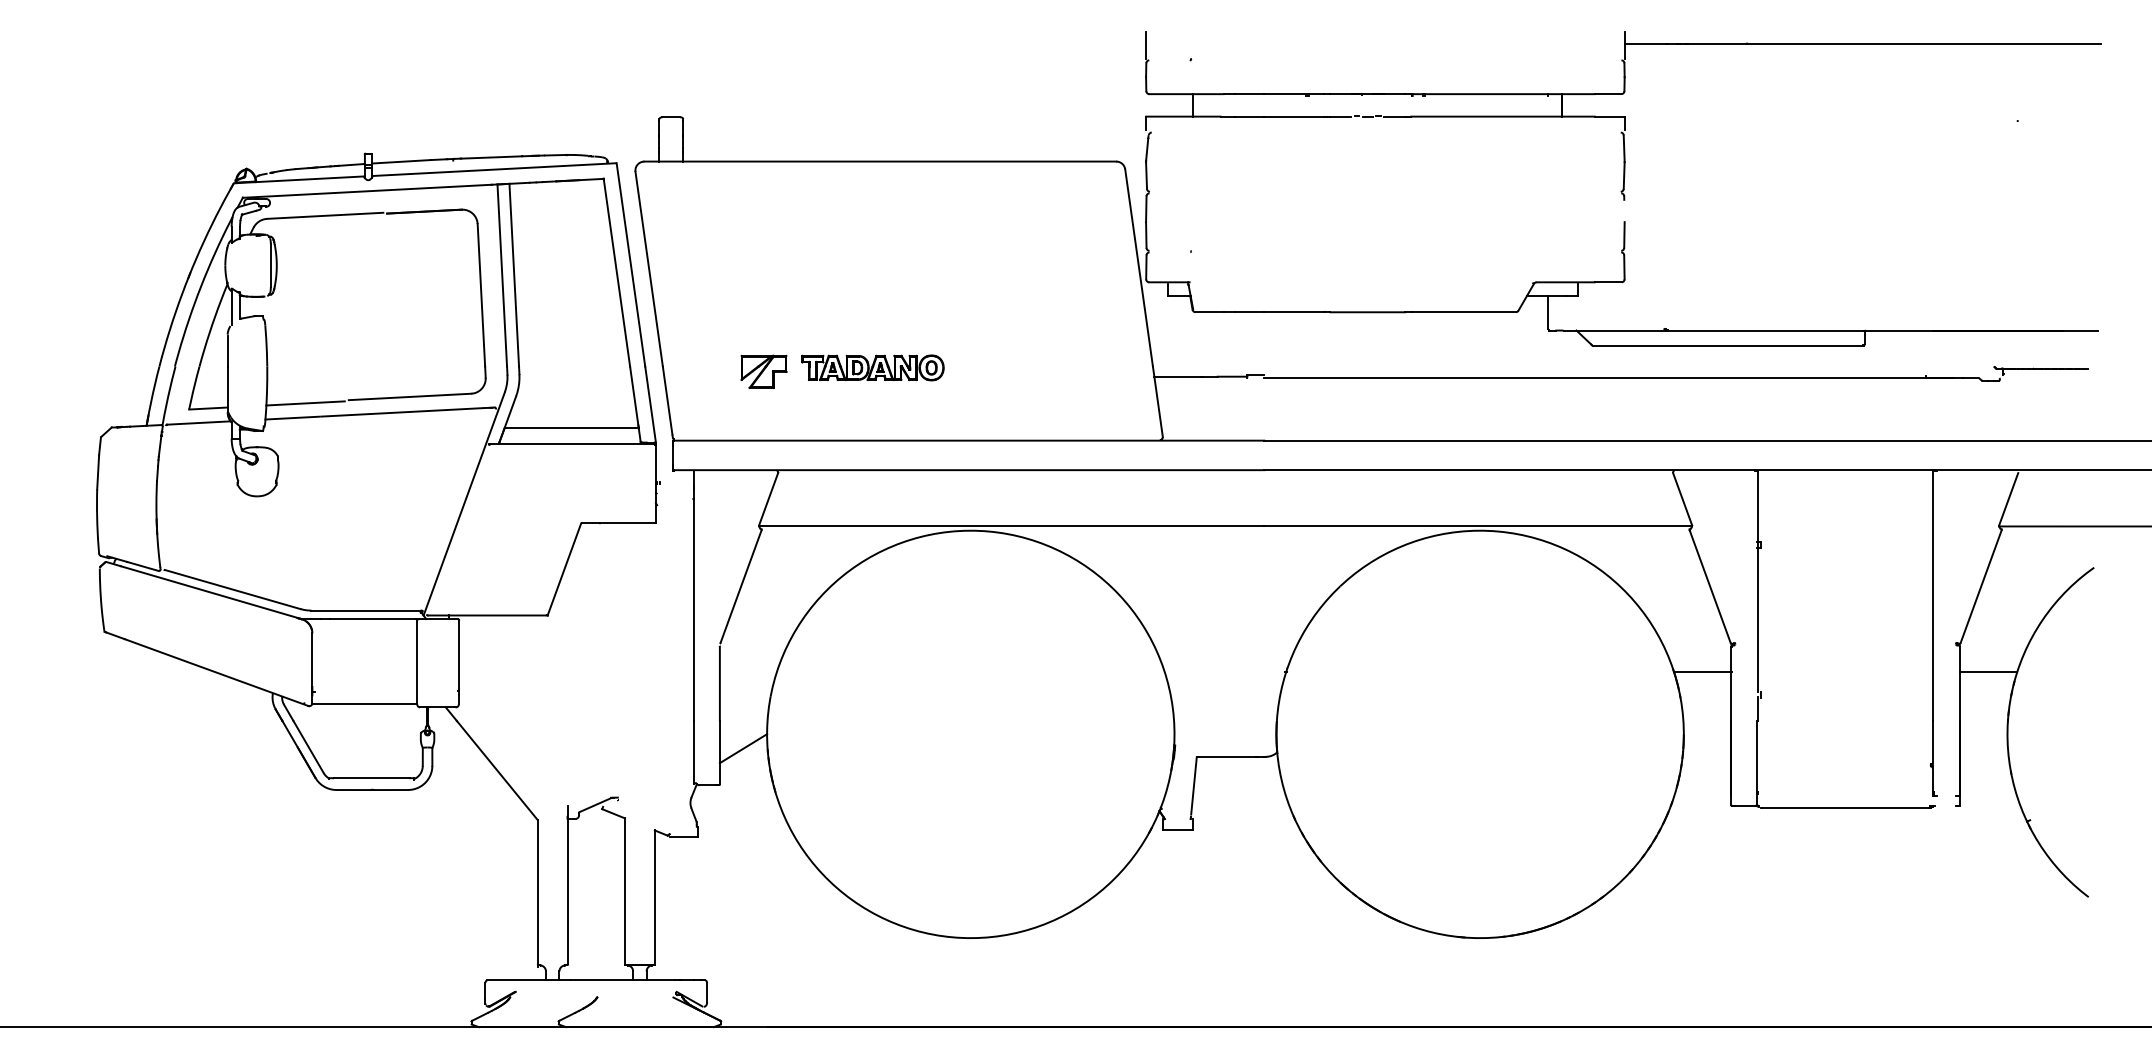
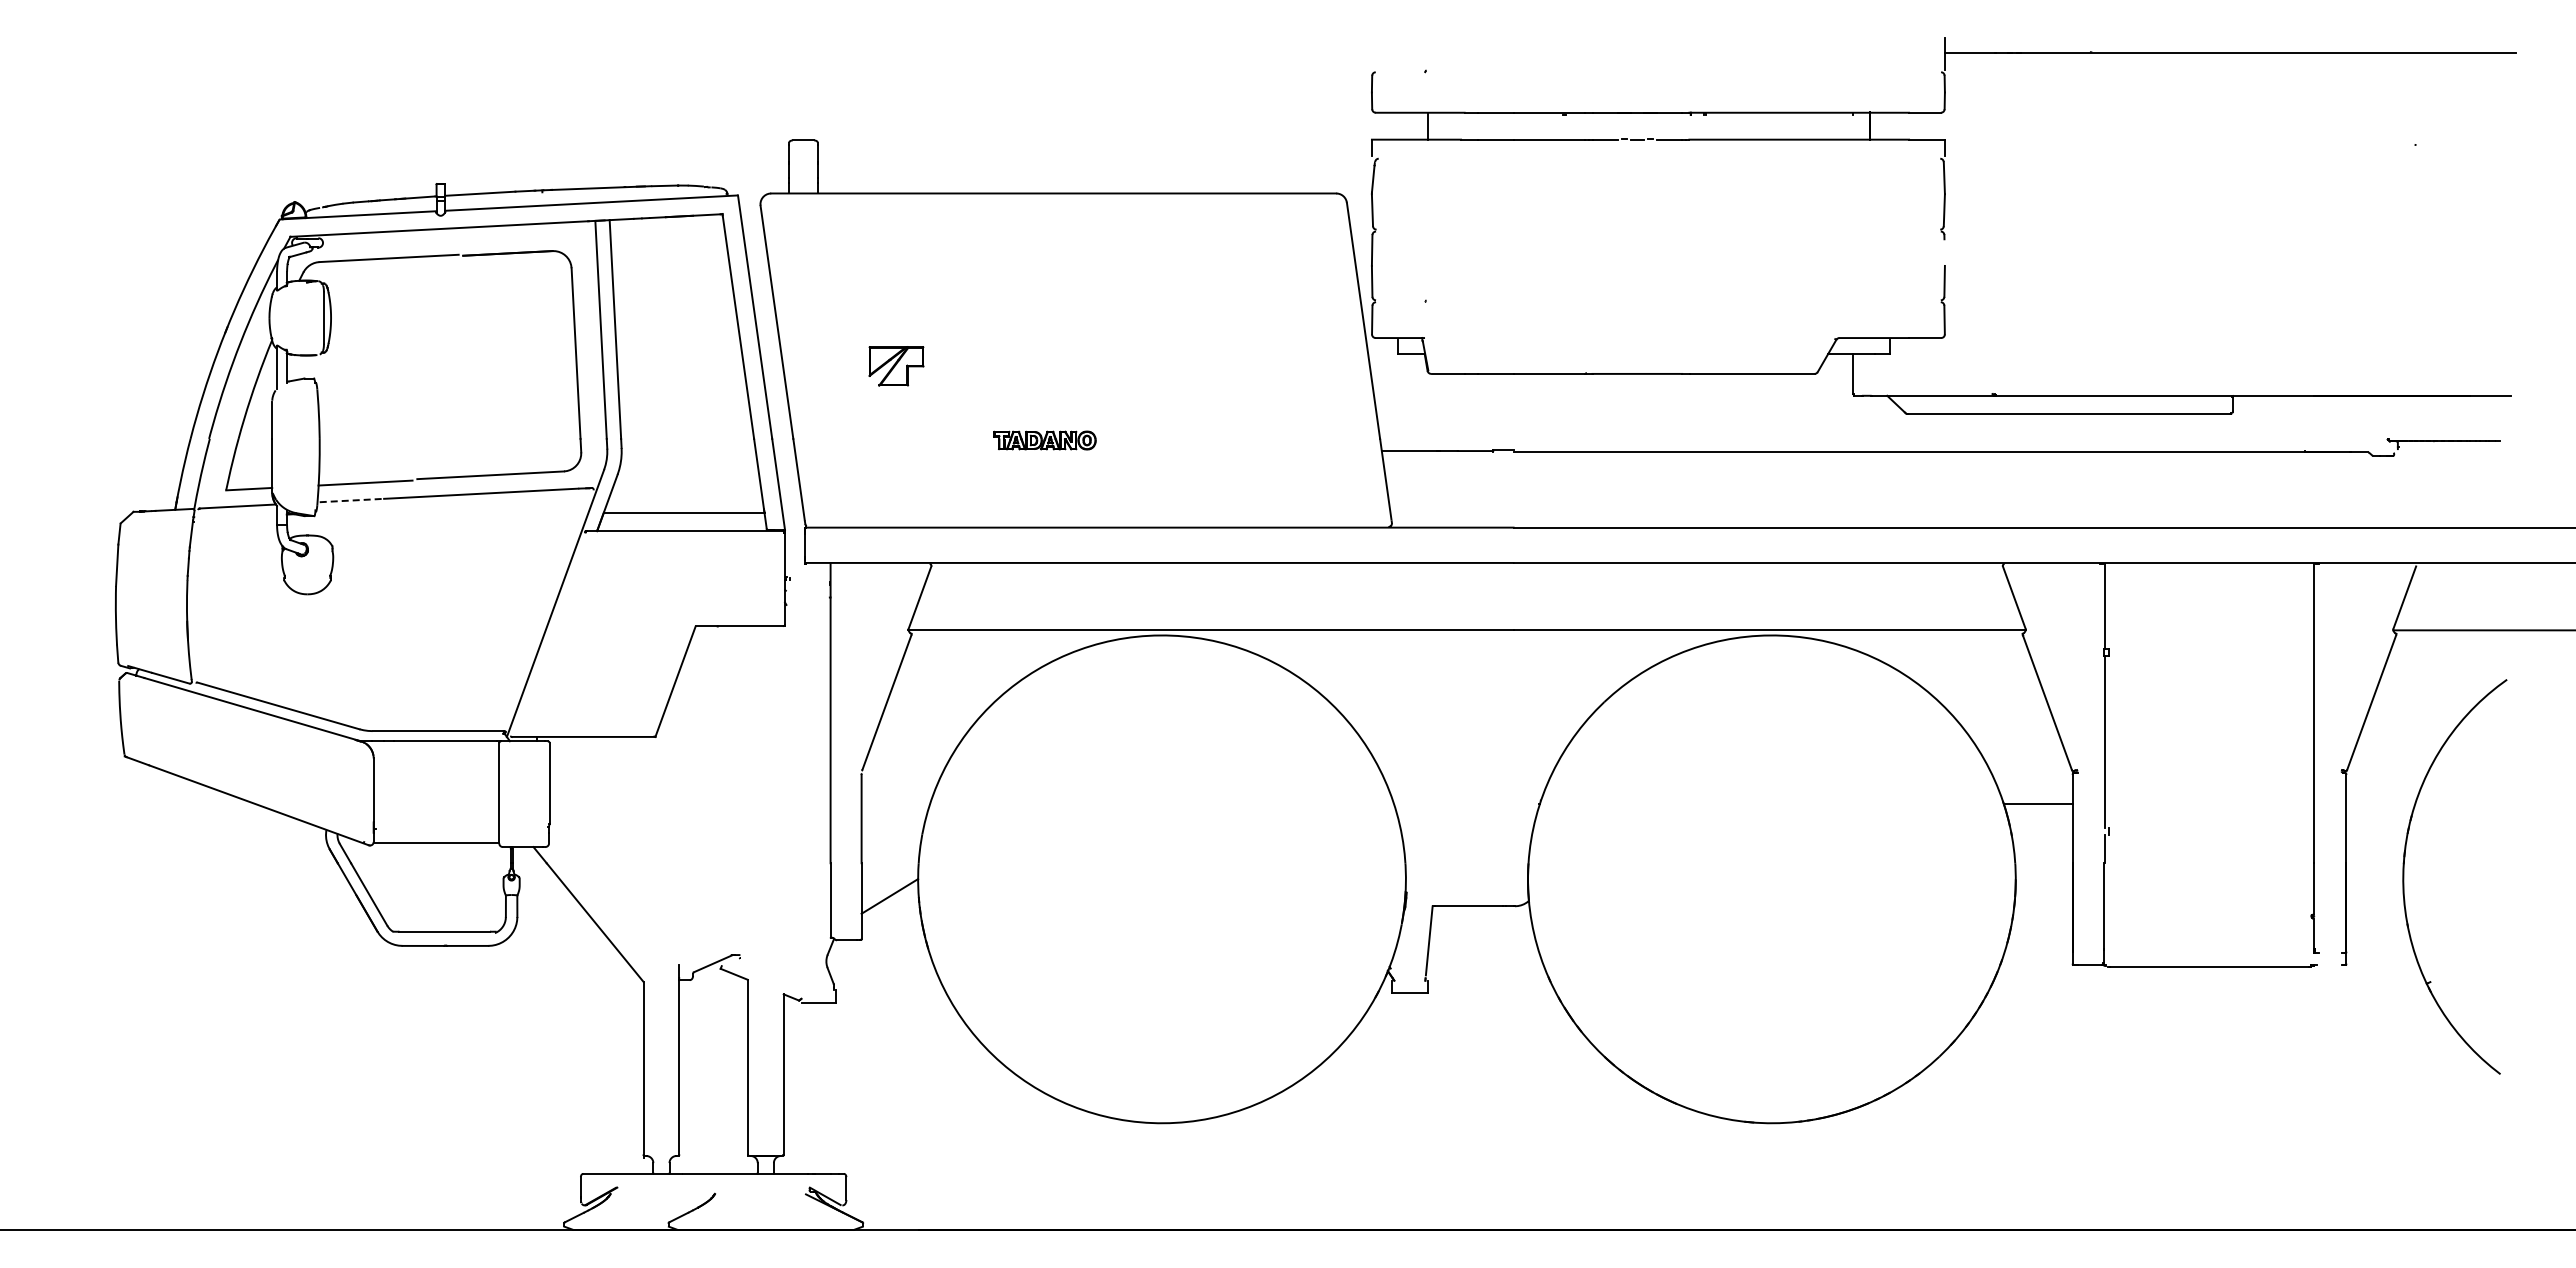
line: (1145, 45) -> (1371, 54), removed
part: (872, 367) -> (1044, 440), size x0.6
part: (764, 372) -> (896, 366), moved
line: (292, 418) -> (349, 500), solid -> dashed
line: (1988, 671) -> (2380, 804), removed

